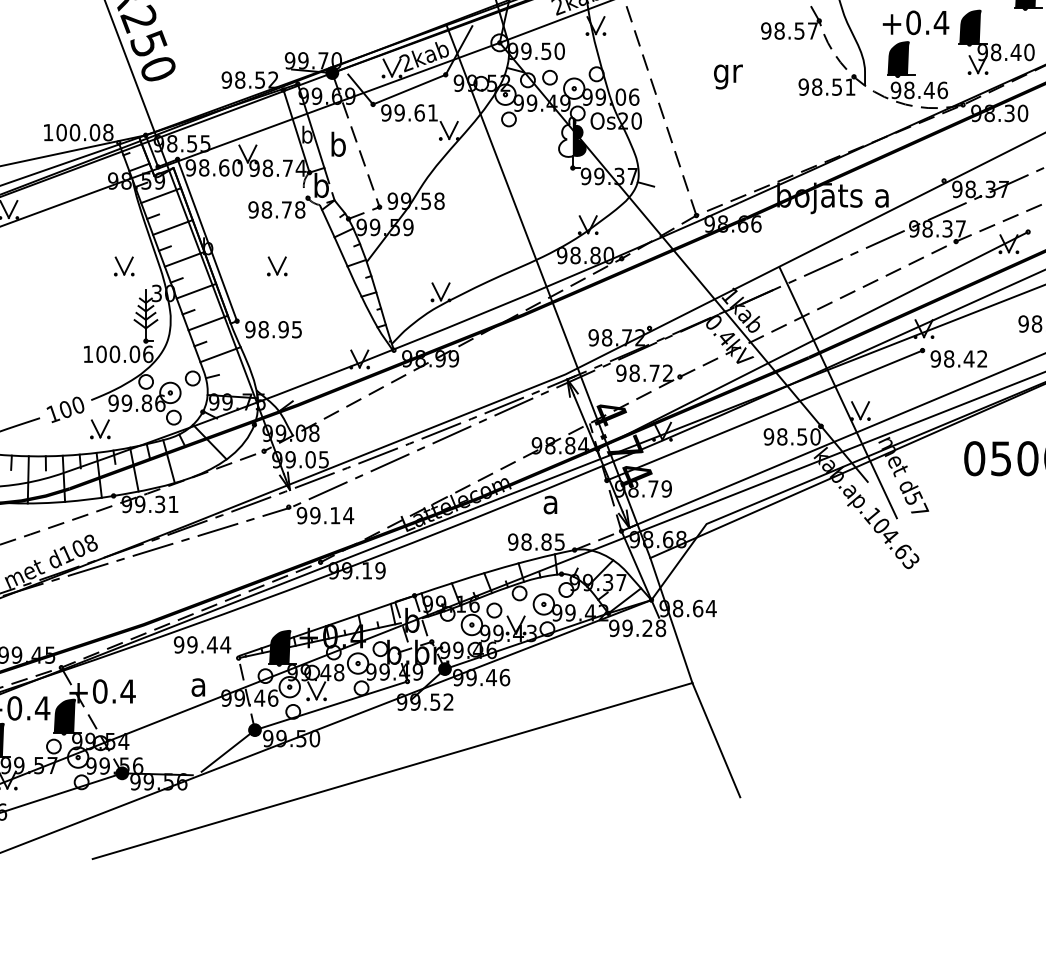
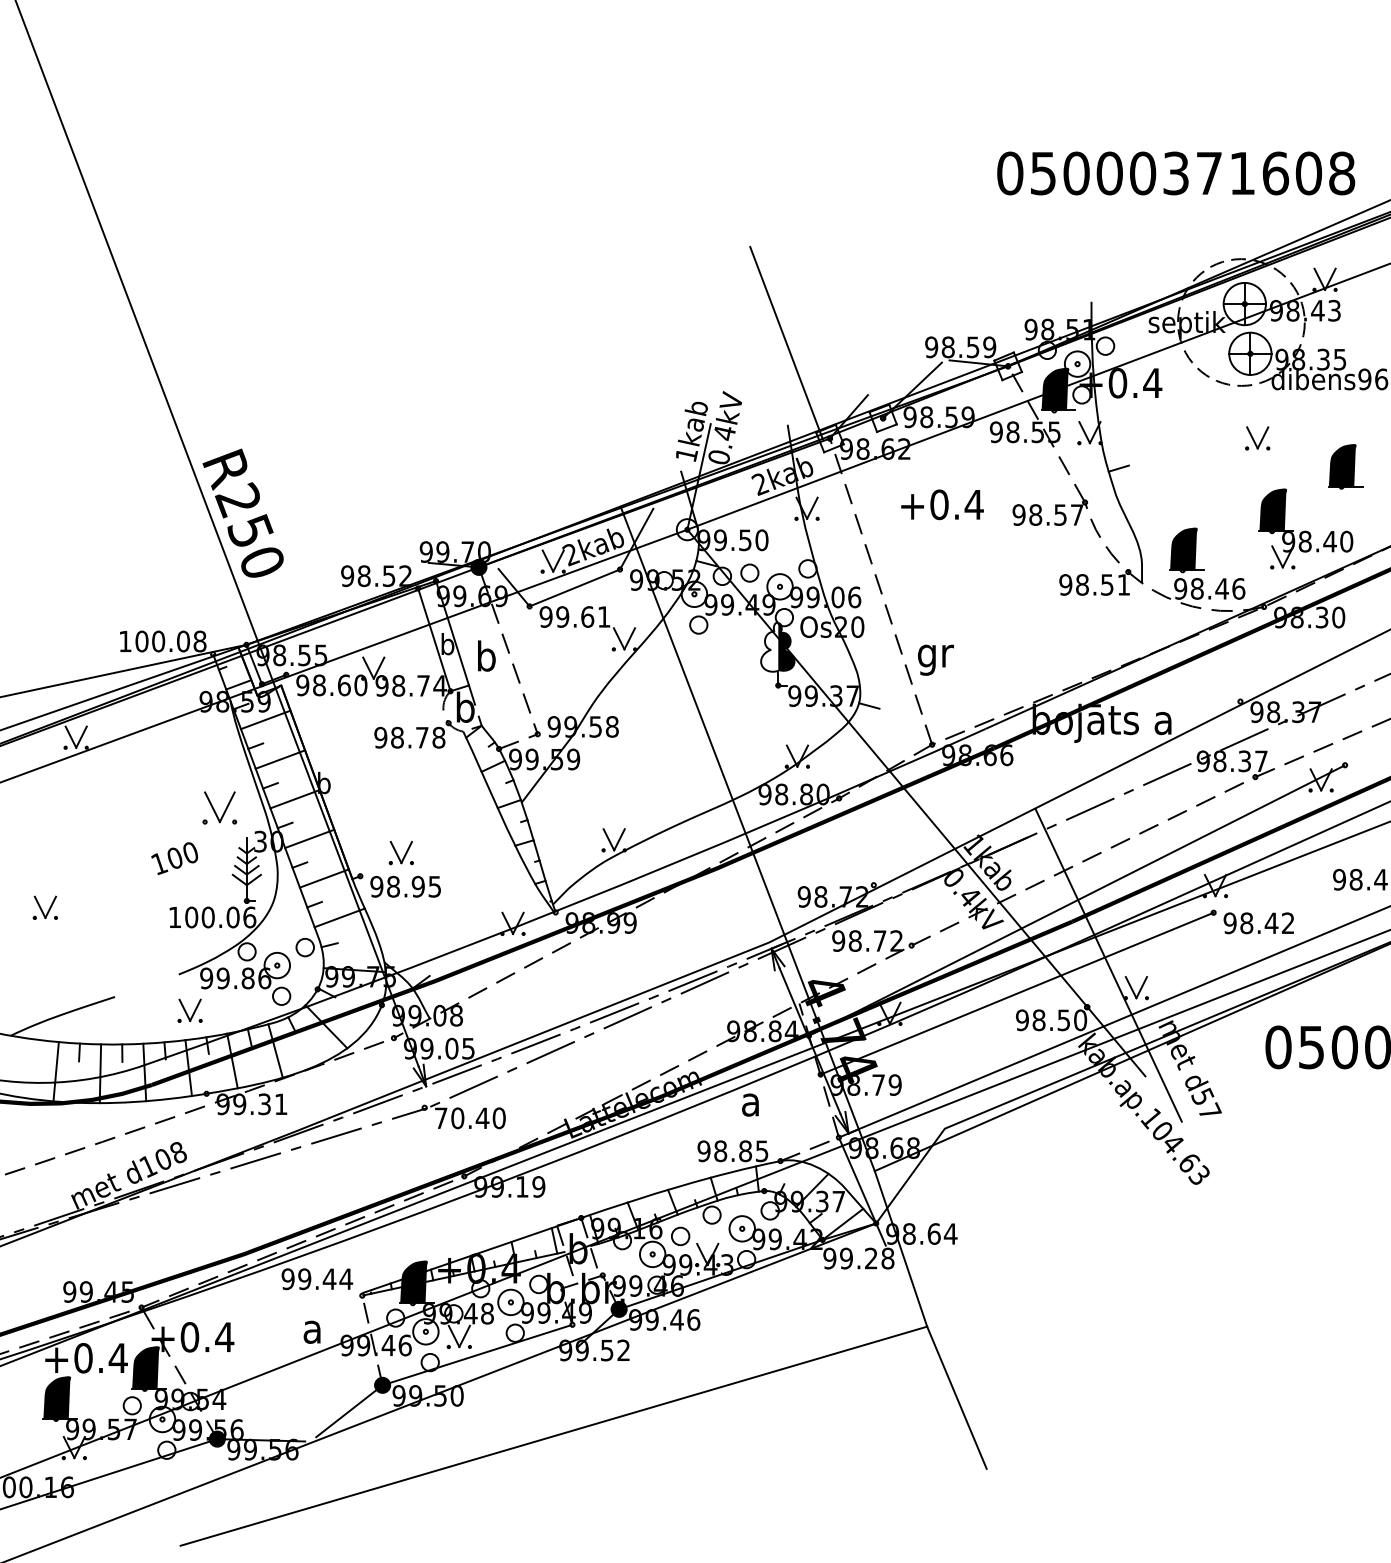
text: (916, 22) -> (942, 504), moved
text: (728, 76) -> (935, 659), moved
line: (207, 240) -> (323, 775), removed
part: (276, 265) -> (400, 852), moved
part: (123, 266) -> (219, 808), size x1.4
text: (65, 409) -> (174, 858), moved
text: (325, 515) -> (470, 1118), 99.14 -> 70.40

